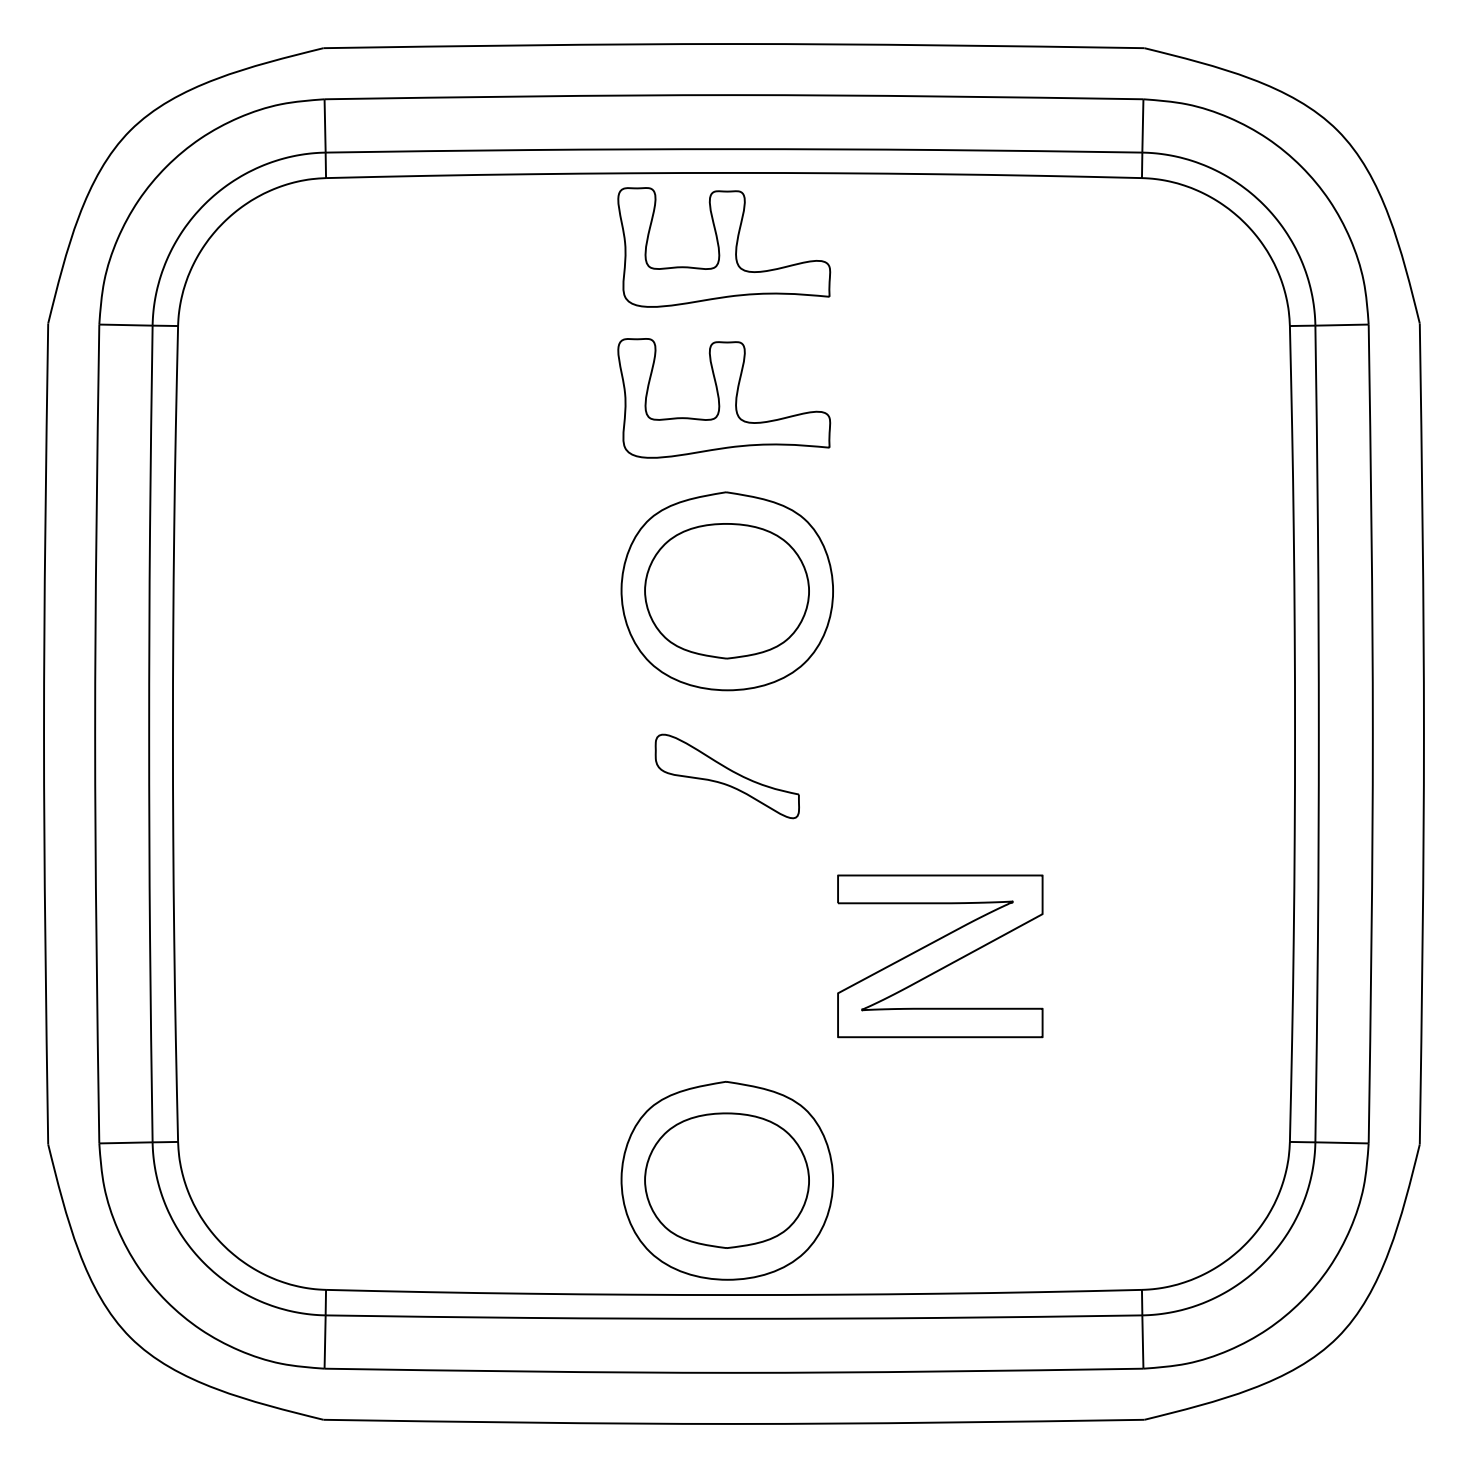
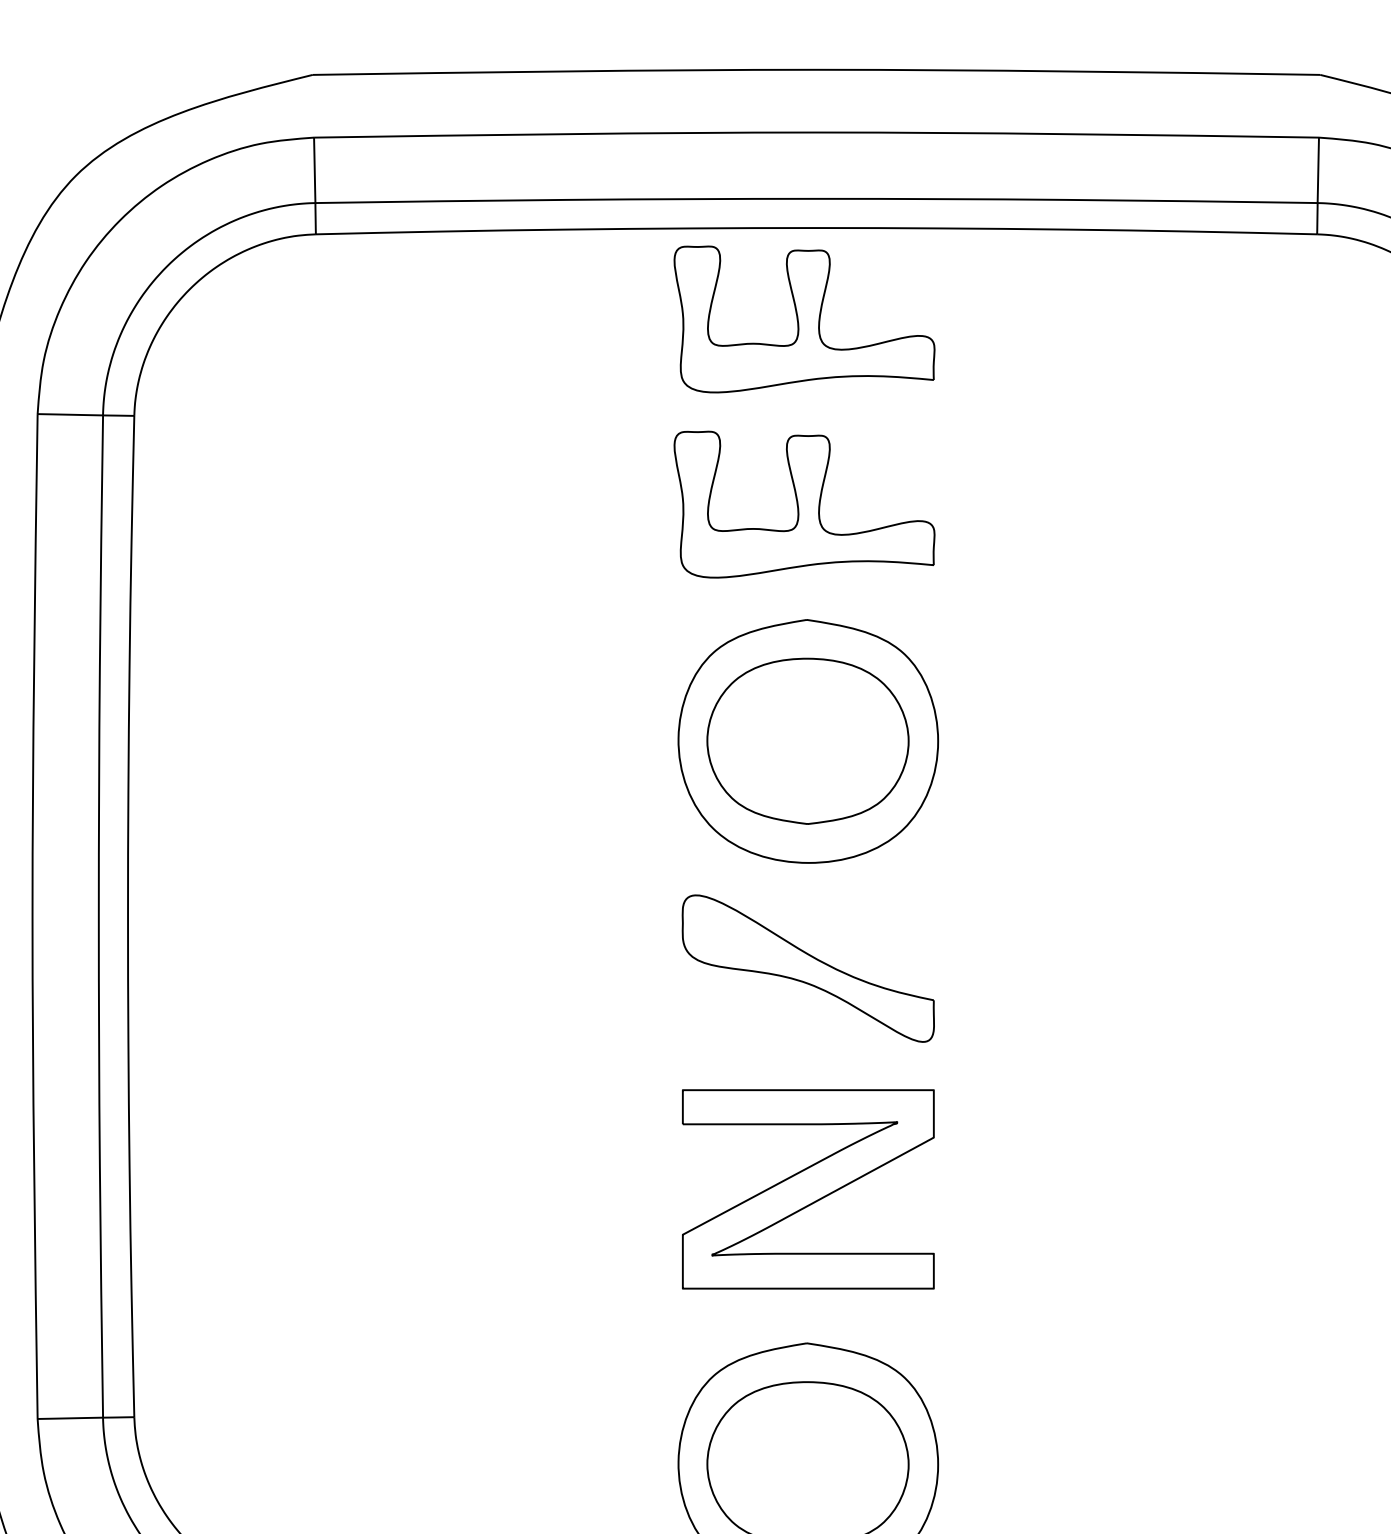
part: (727, 776) -> (808, 968), size x1.43
part: (940, 956) -> (808, 1189), moved

